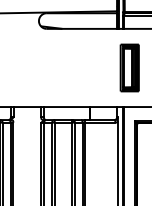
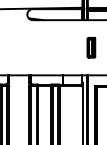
part: (129, 67) -> (91, 47), size x0.6

